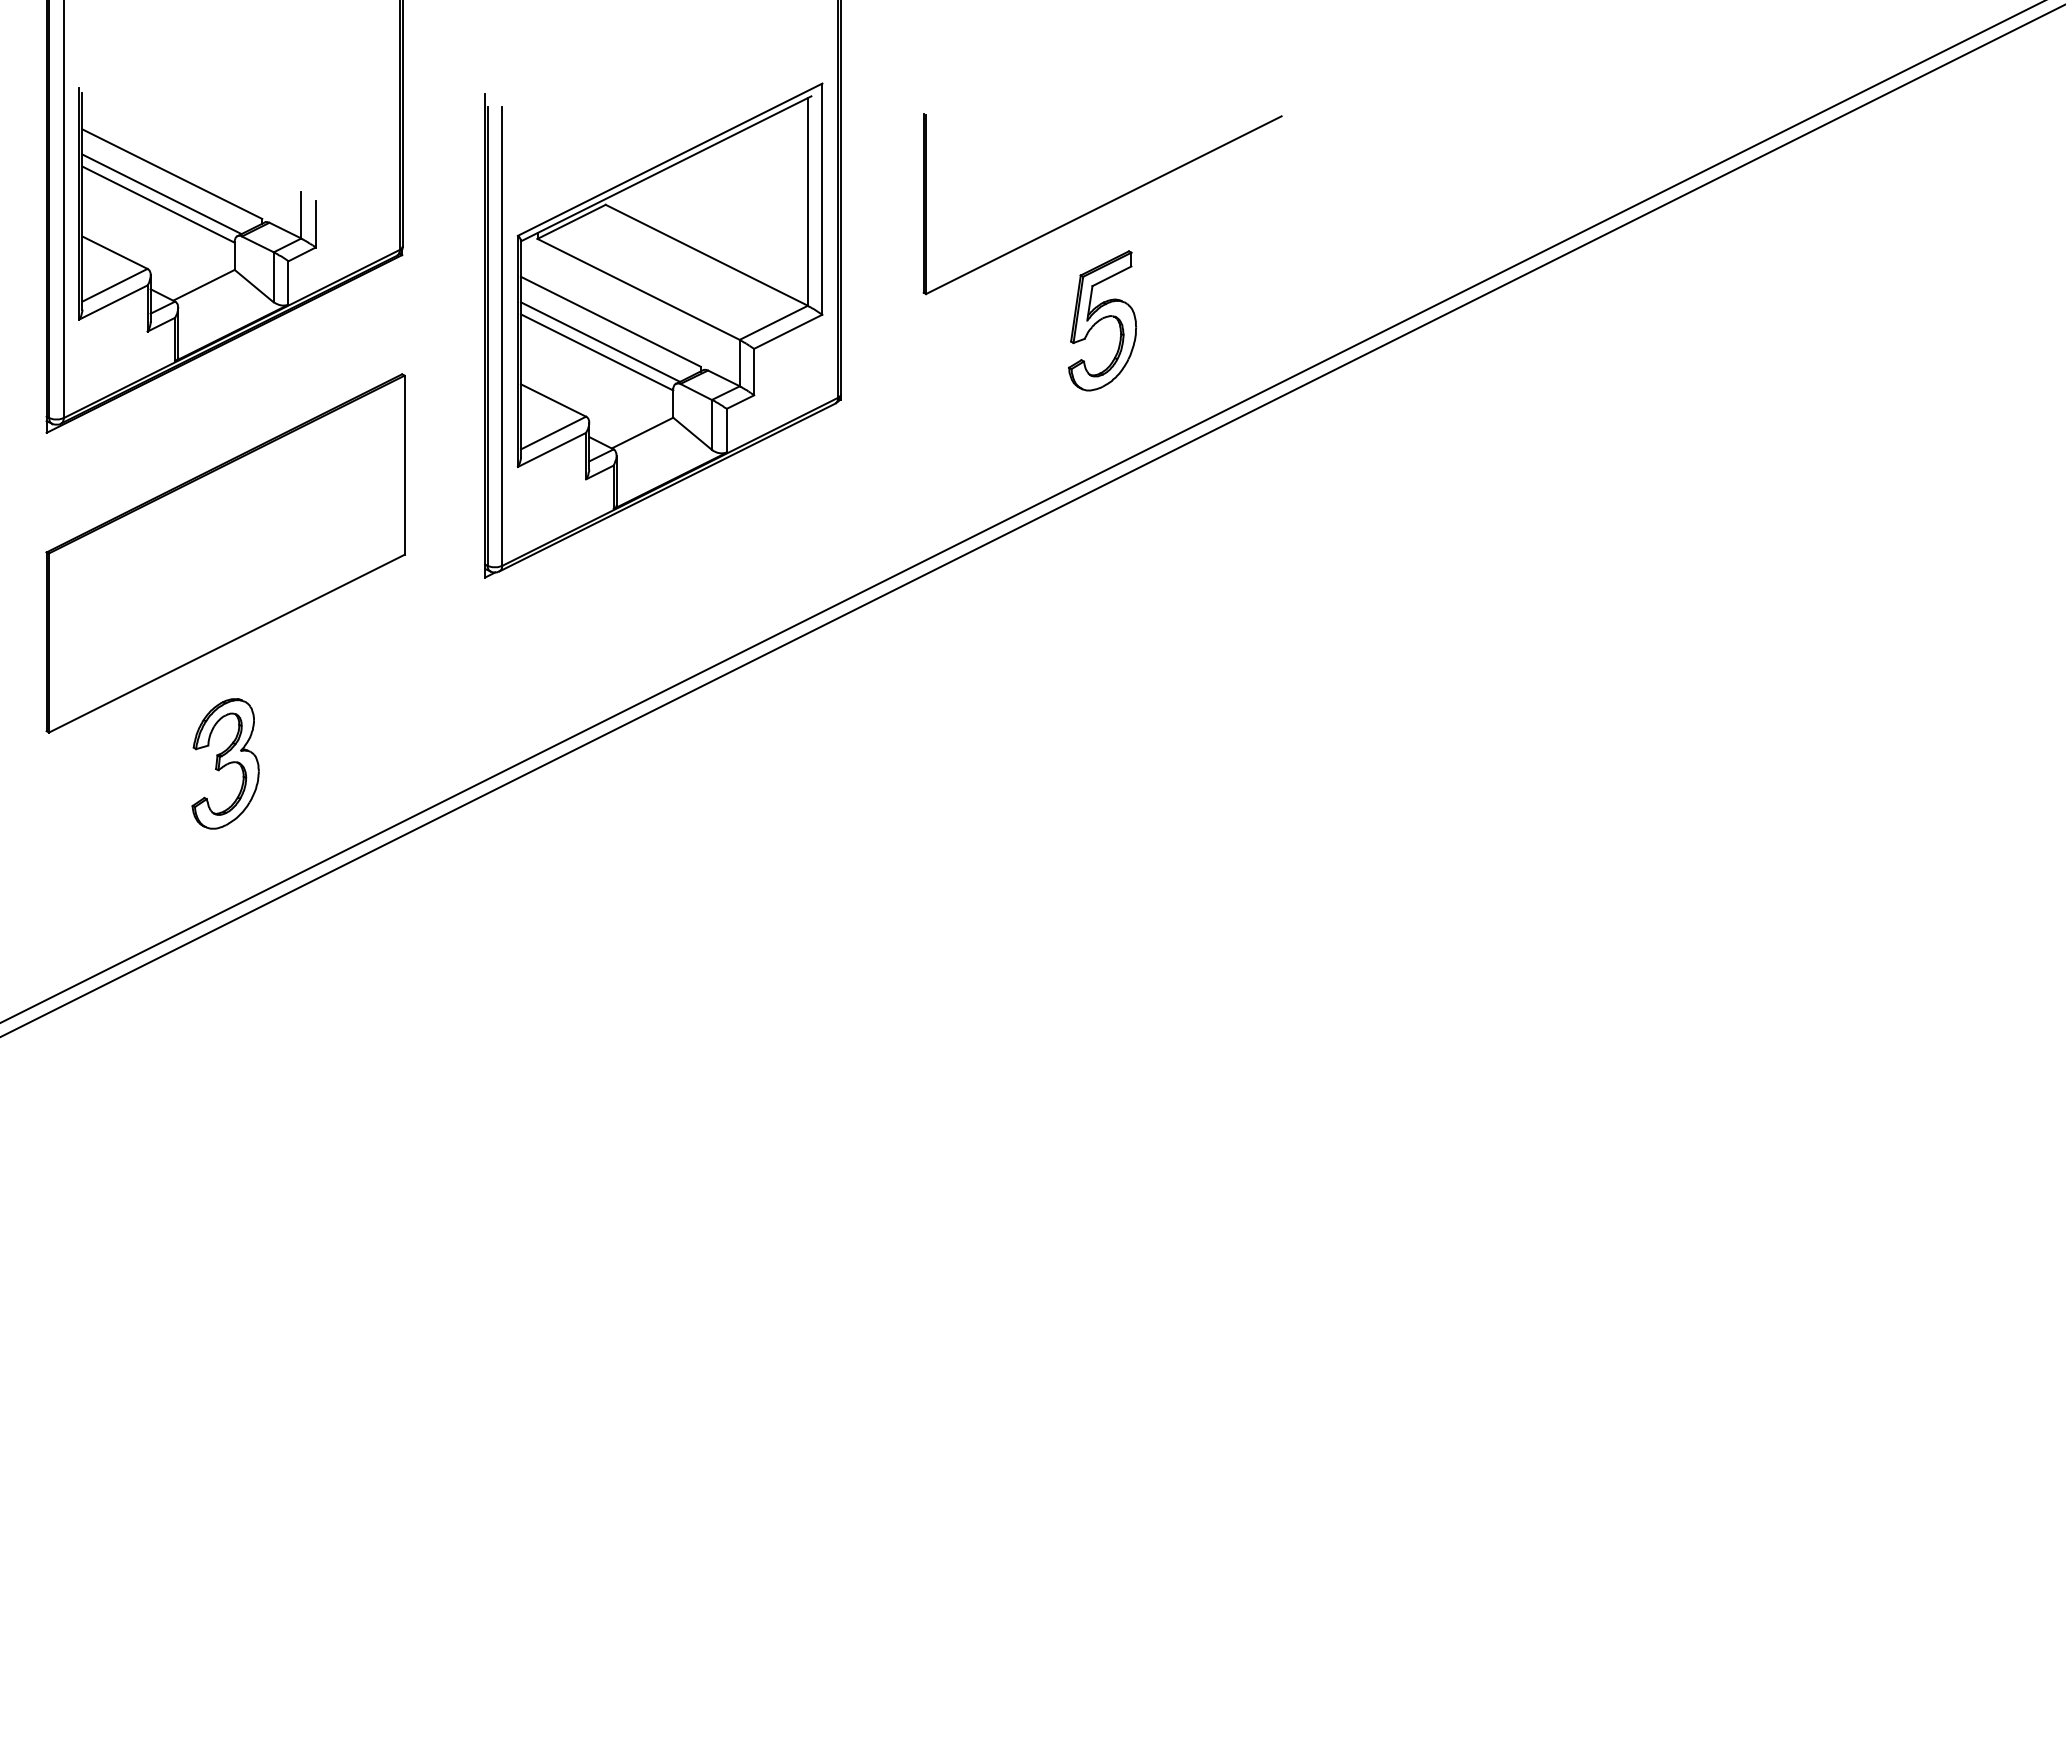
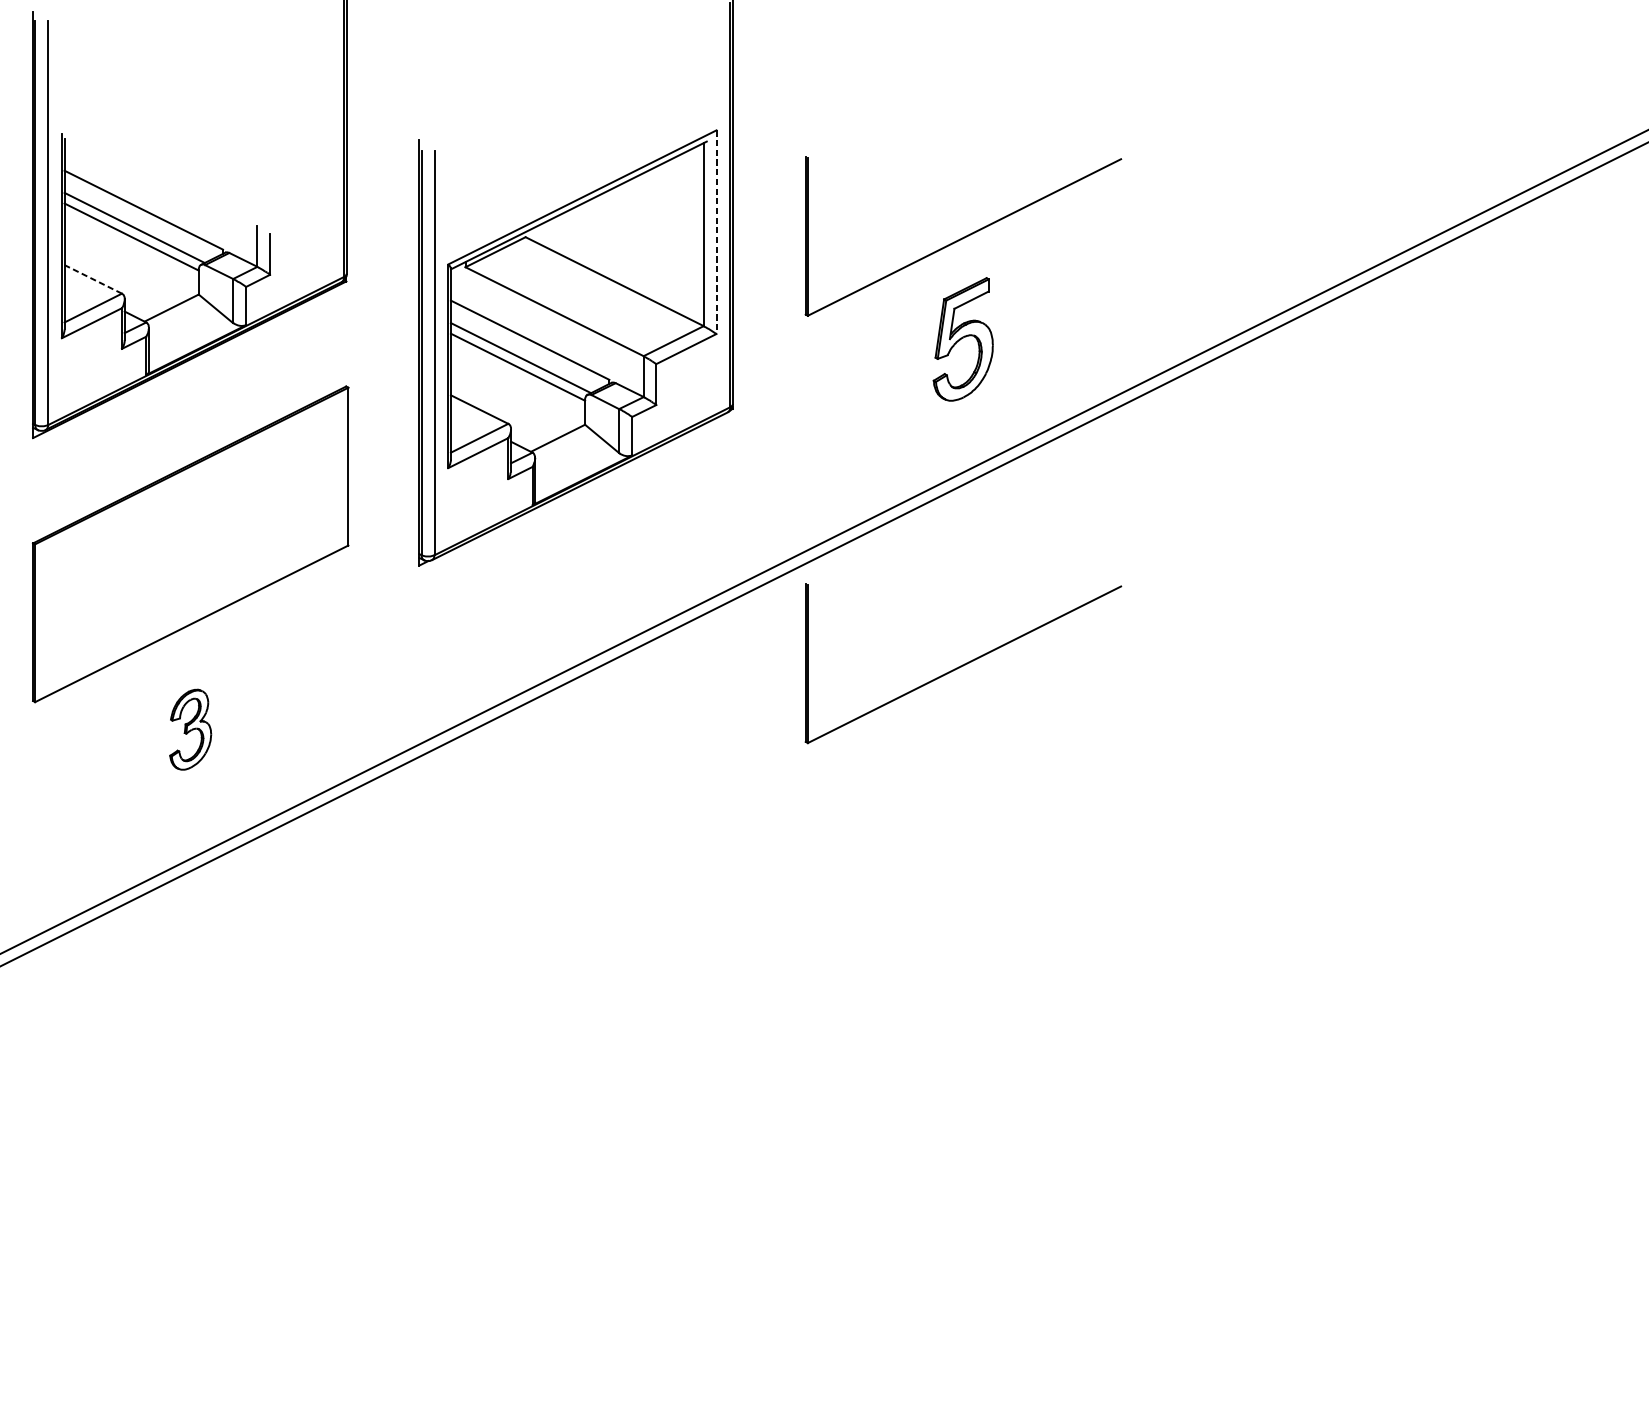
line: (822, 199) -> (716, 232), solid -> dashed
line: (114, 252) -> (92, 279), solid -> dashed
part: (1102, 689) -> (963, 664), added
part: (225, 763) -> (190, 729), size x0.7

